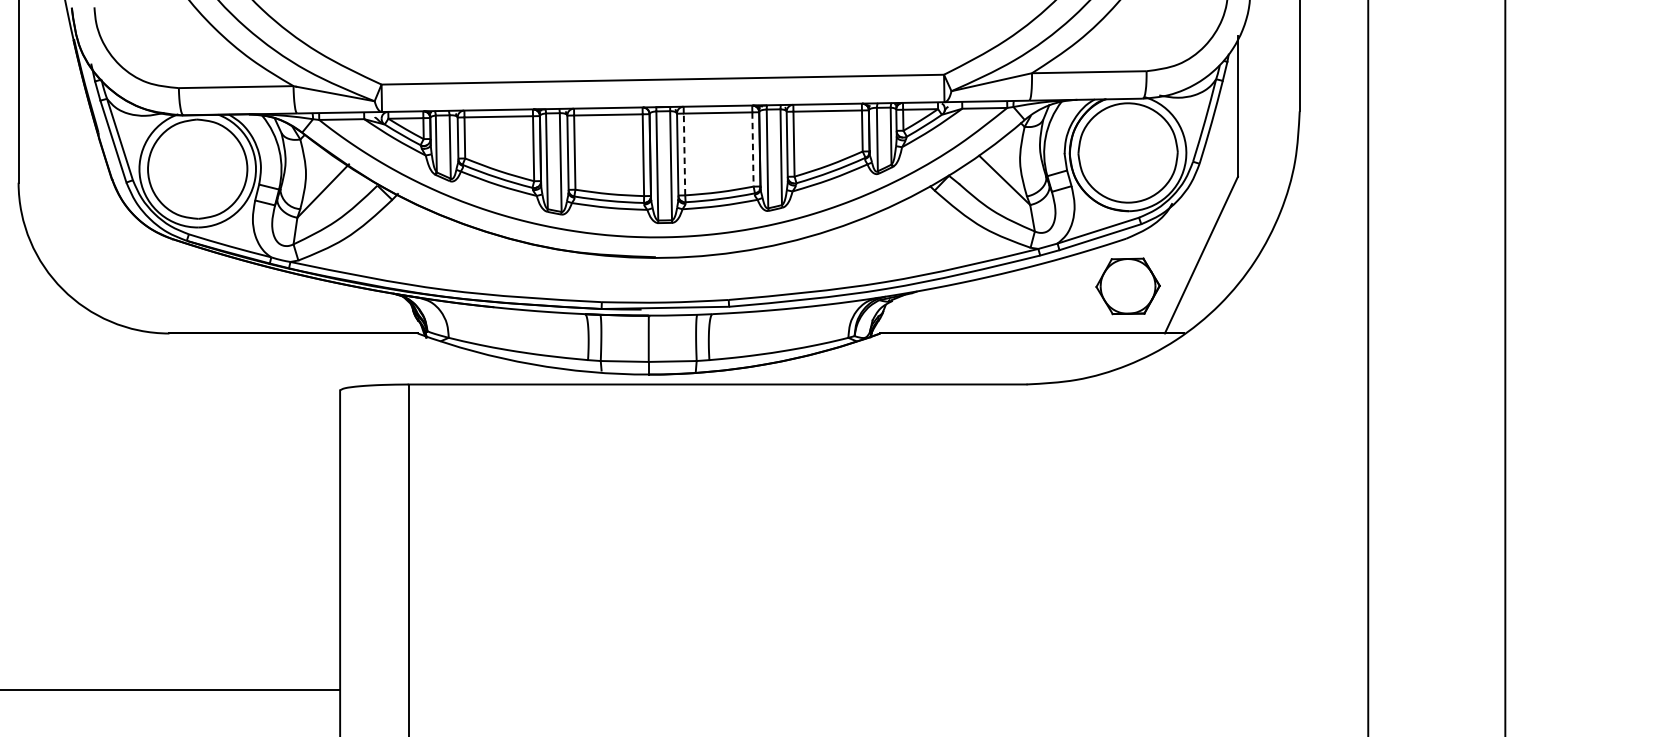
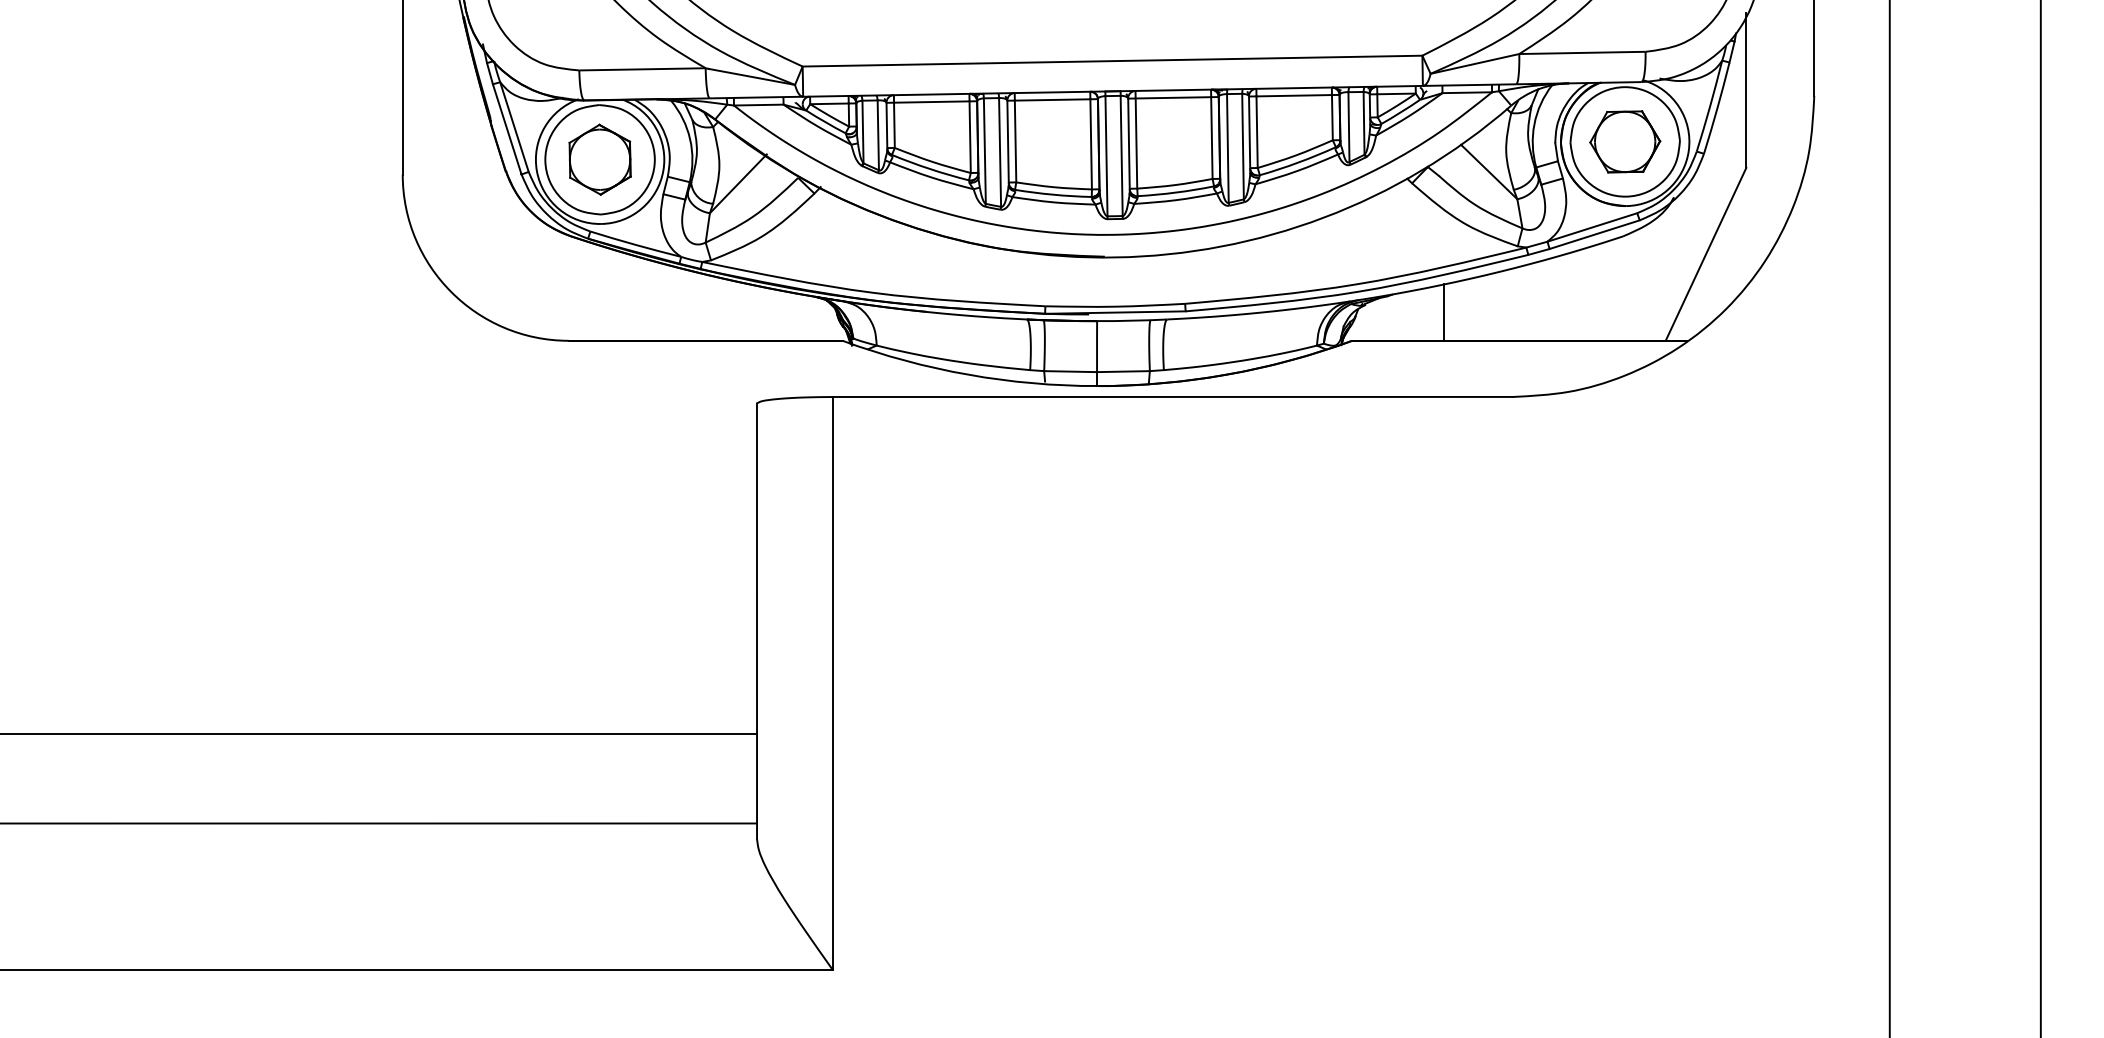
line: (752, 149) -> (1211, 138), dashed -> solid
line: (684, 154) -> (1136, 143), dashed -> solid
part: (197, 168) -> (599, 159), added
part: (1128, 286) -> (1625, 141), moved
line: (964, 307) -> (1444, 312), added

